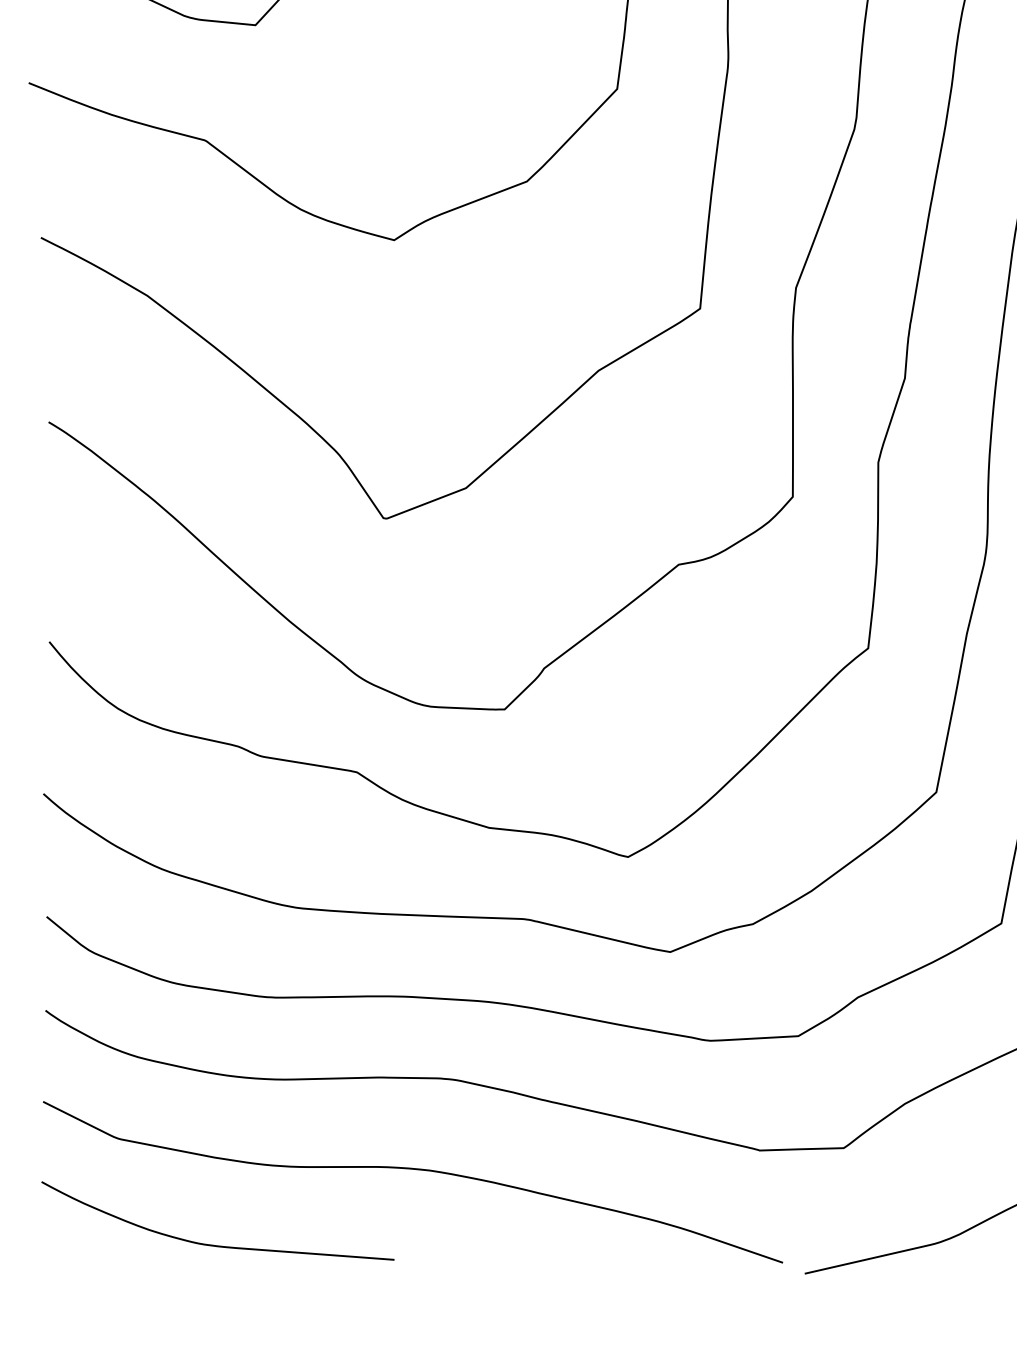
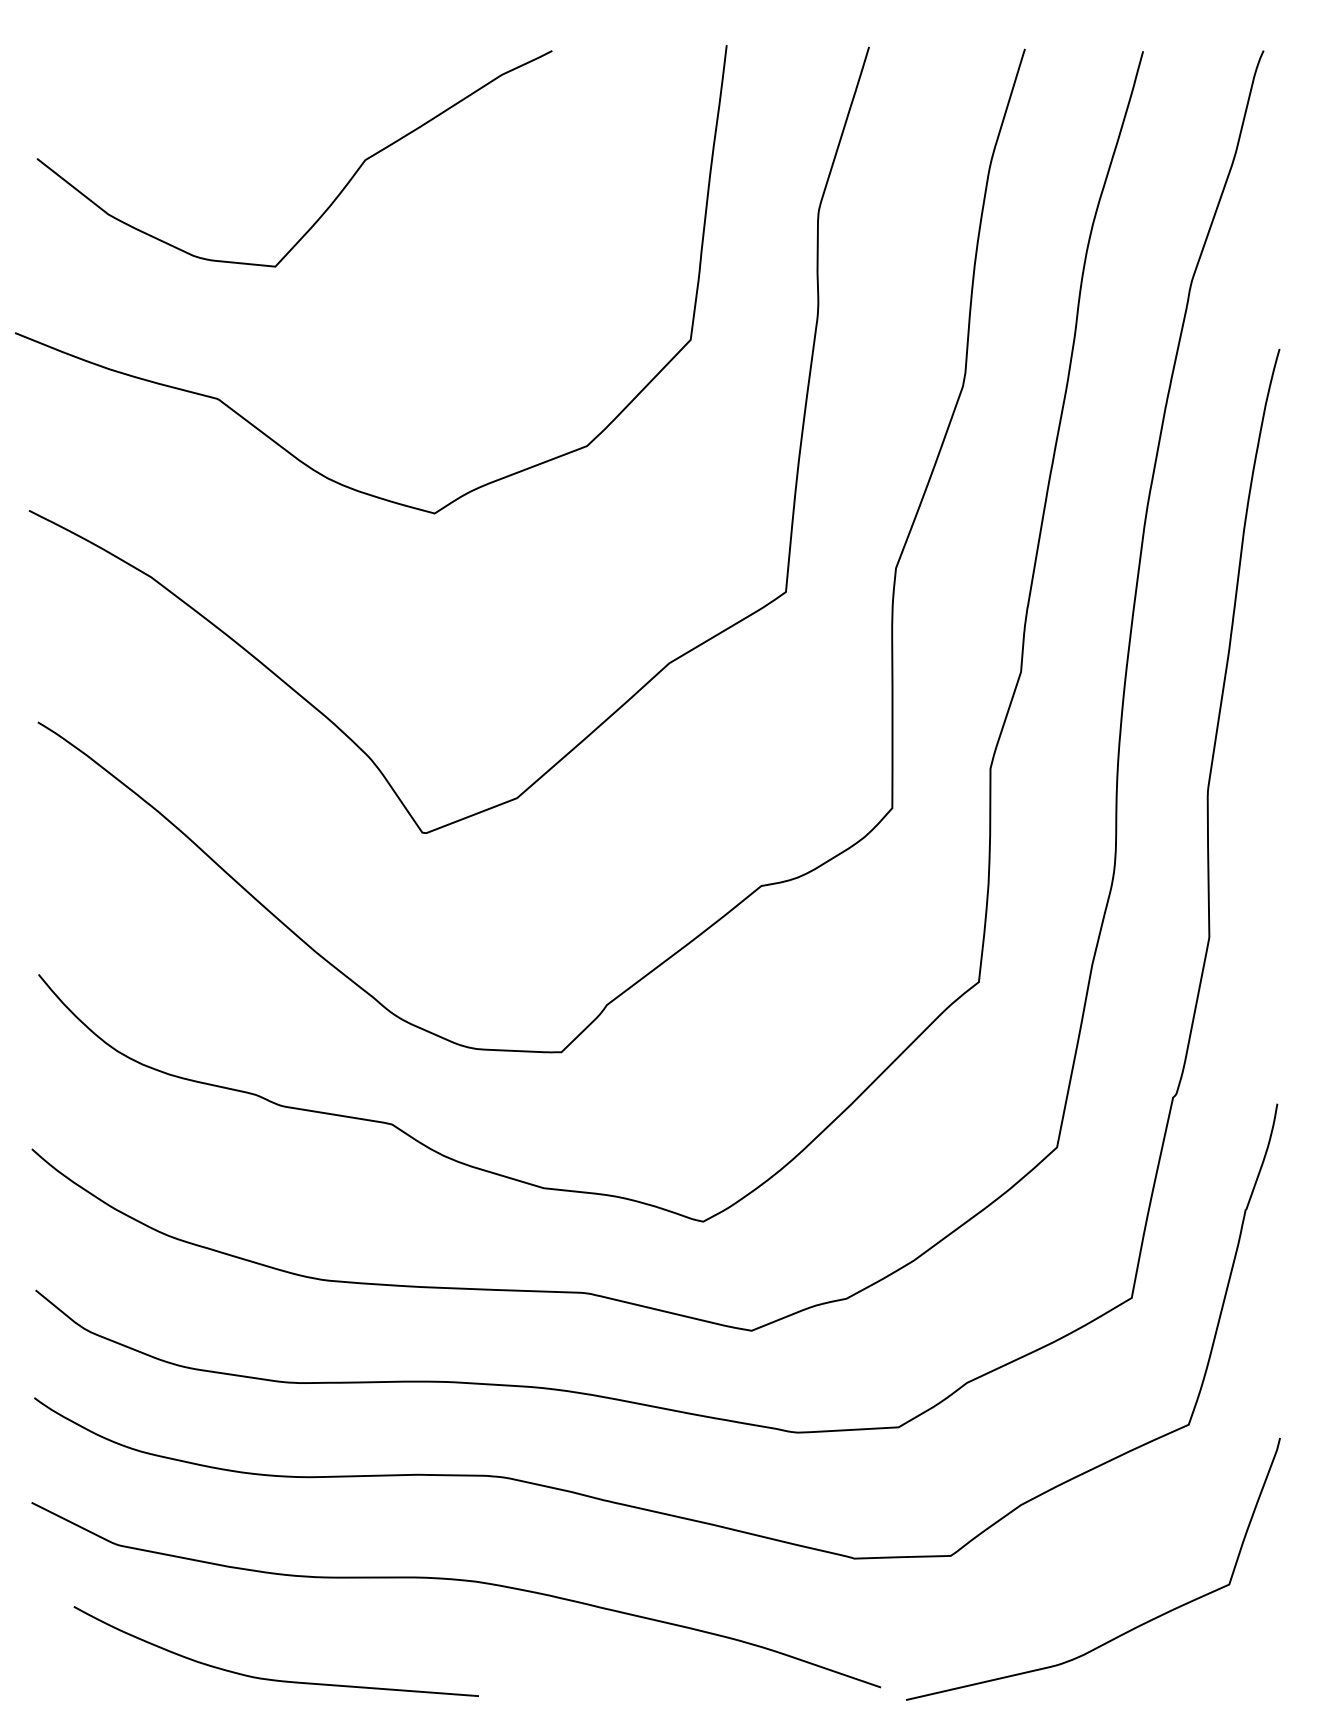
curve: (212, 1244) -> (269, 1678), moved

